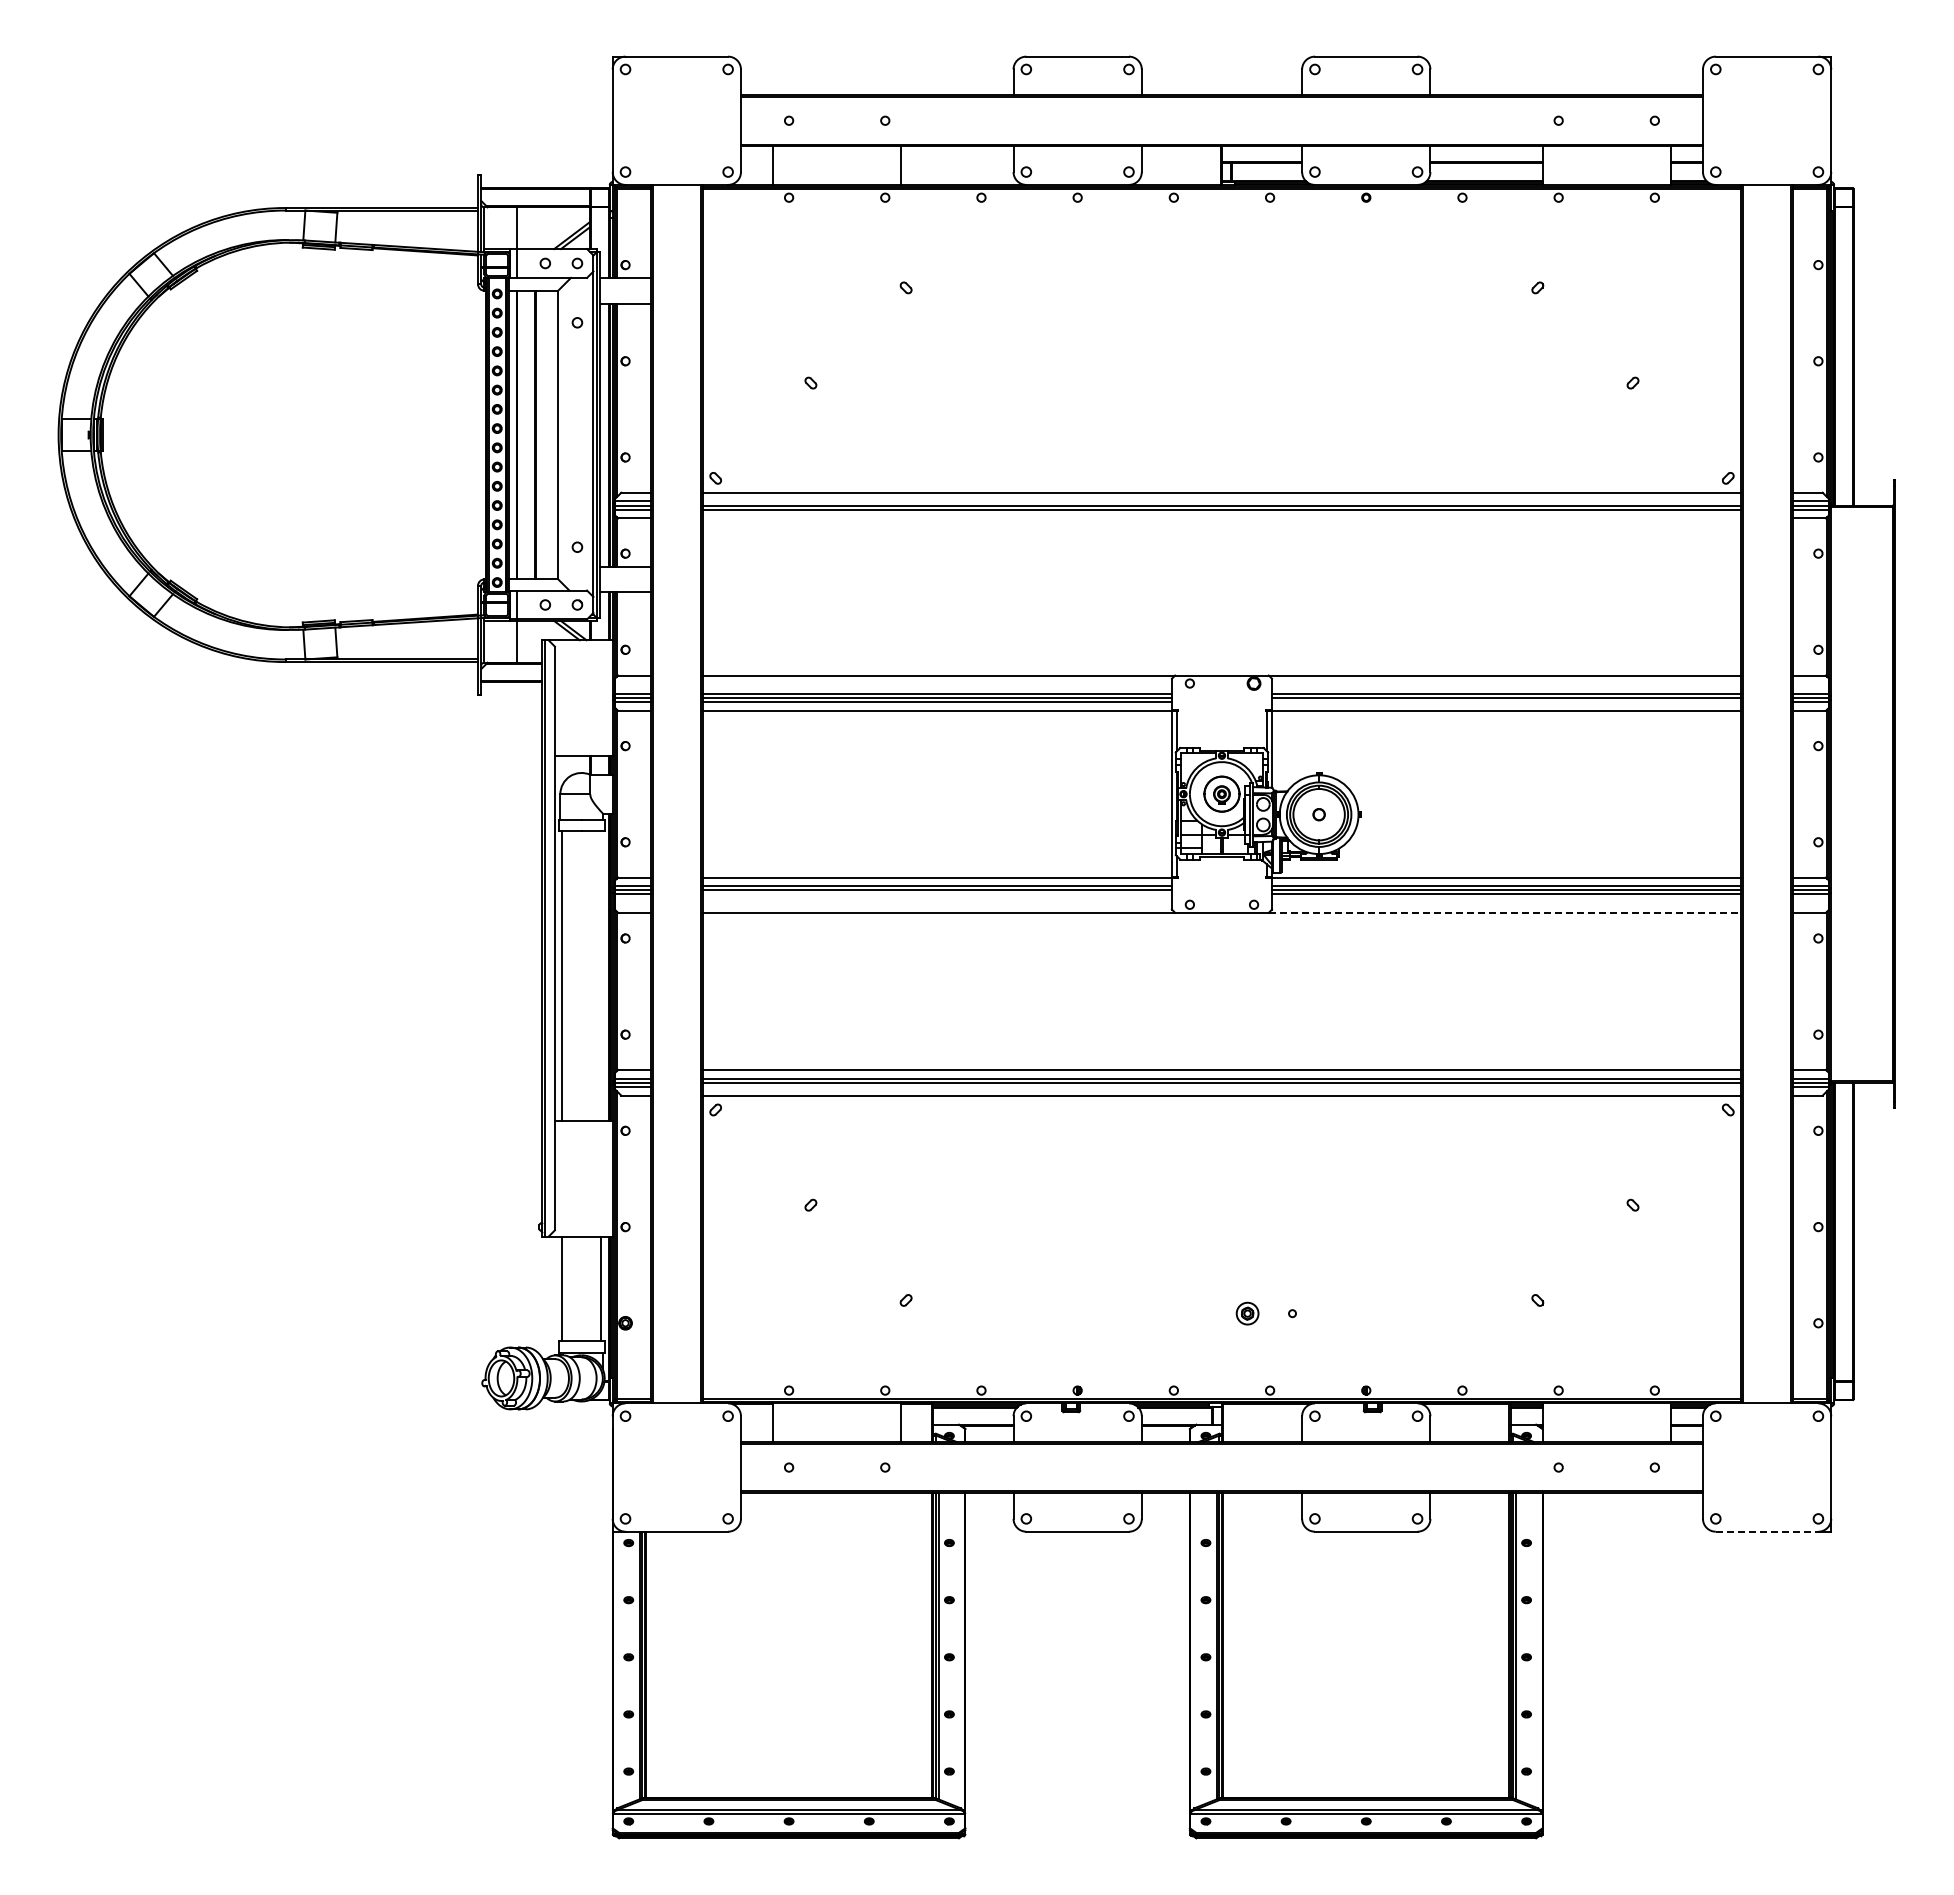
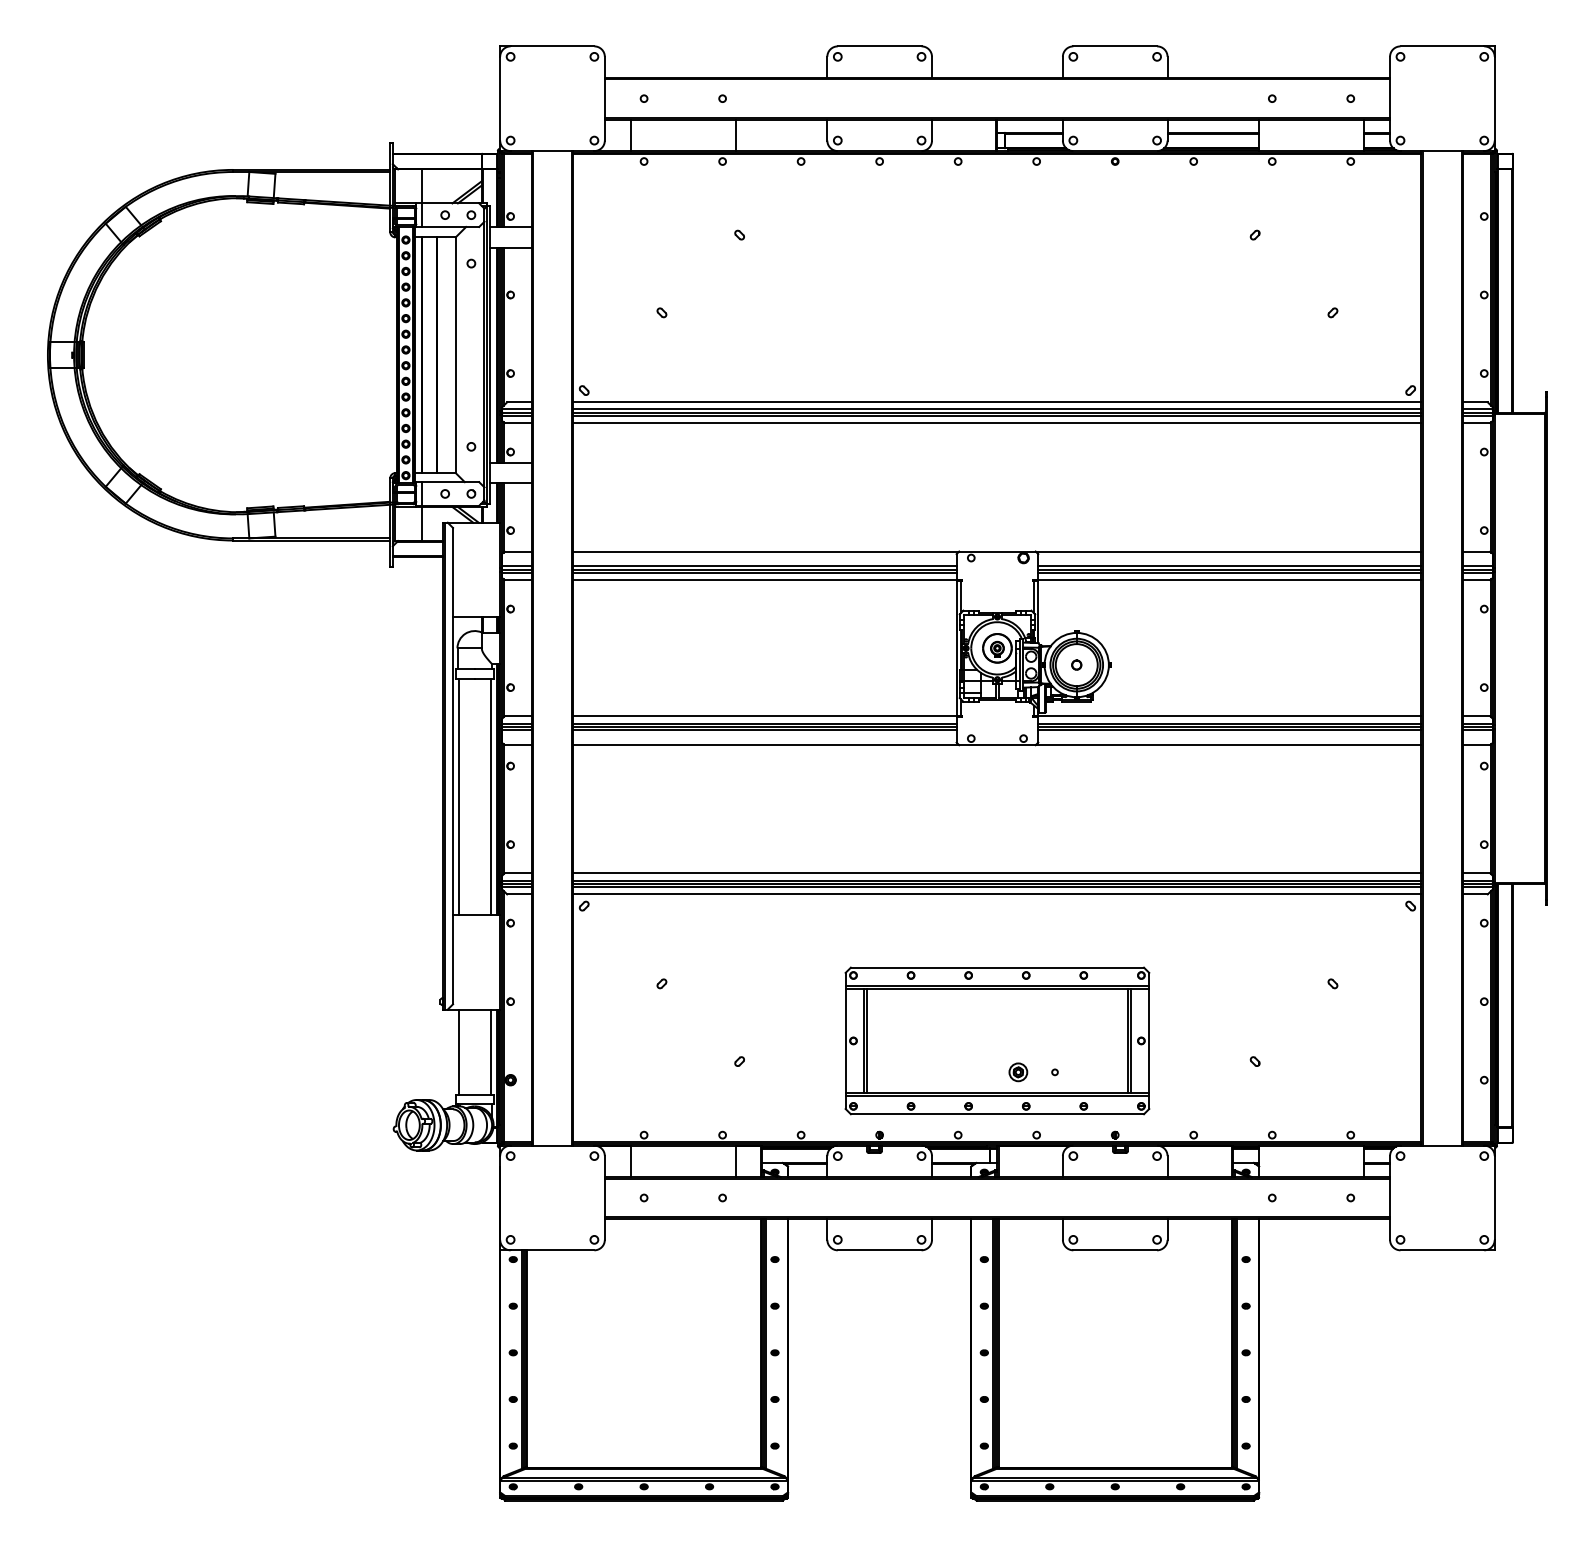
line: (1221, 501) -> (997, 409), added
line: (1221, 518) -> (997, 423), added
line: (1506, 702) -> (1229, 573), added
line: (936, 894) -> (764, 730), added
line: (1505, 912) -> (1228, 744), dashed -> solid
line: (600, 976) -> (490, 797), added
line: (1221, 1086) -> (997, 886), added
part: (1221, 1274) -> (997, 1040), added
line: (1767, 1531) -> (1442, 1250), dashed -> solid

